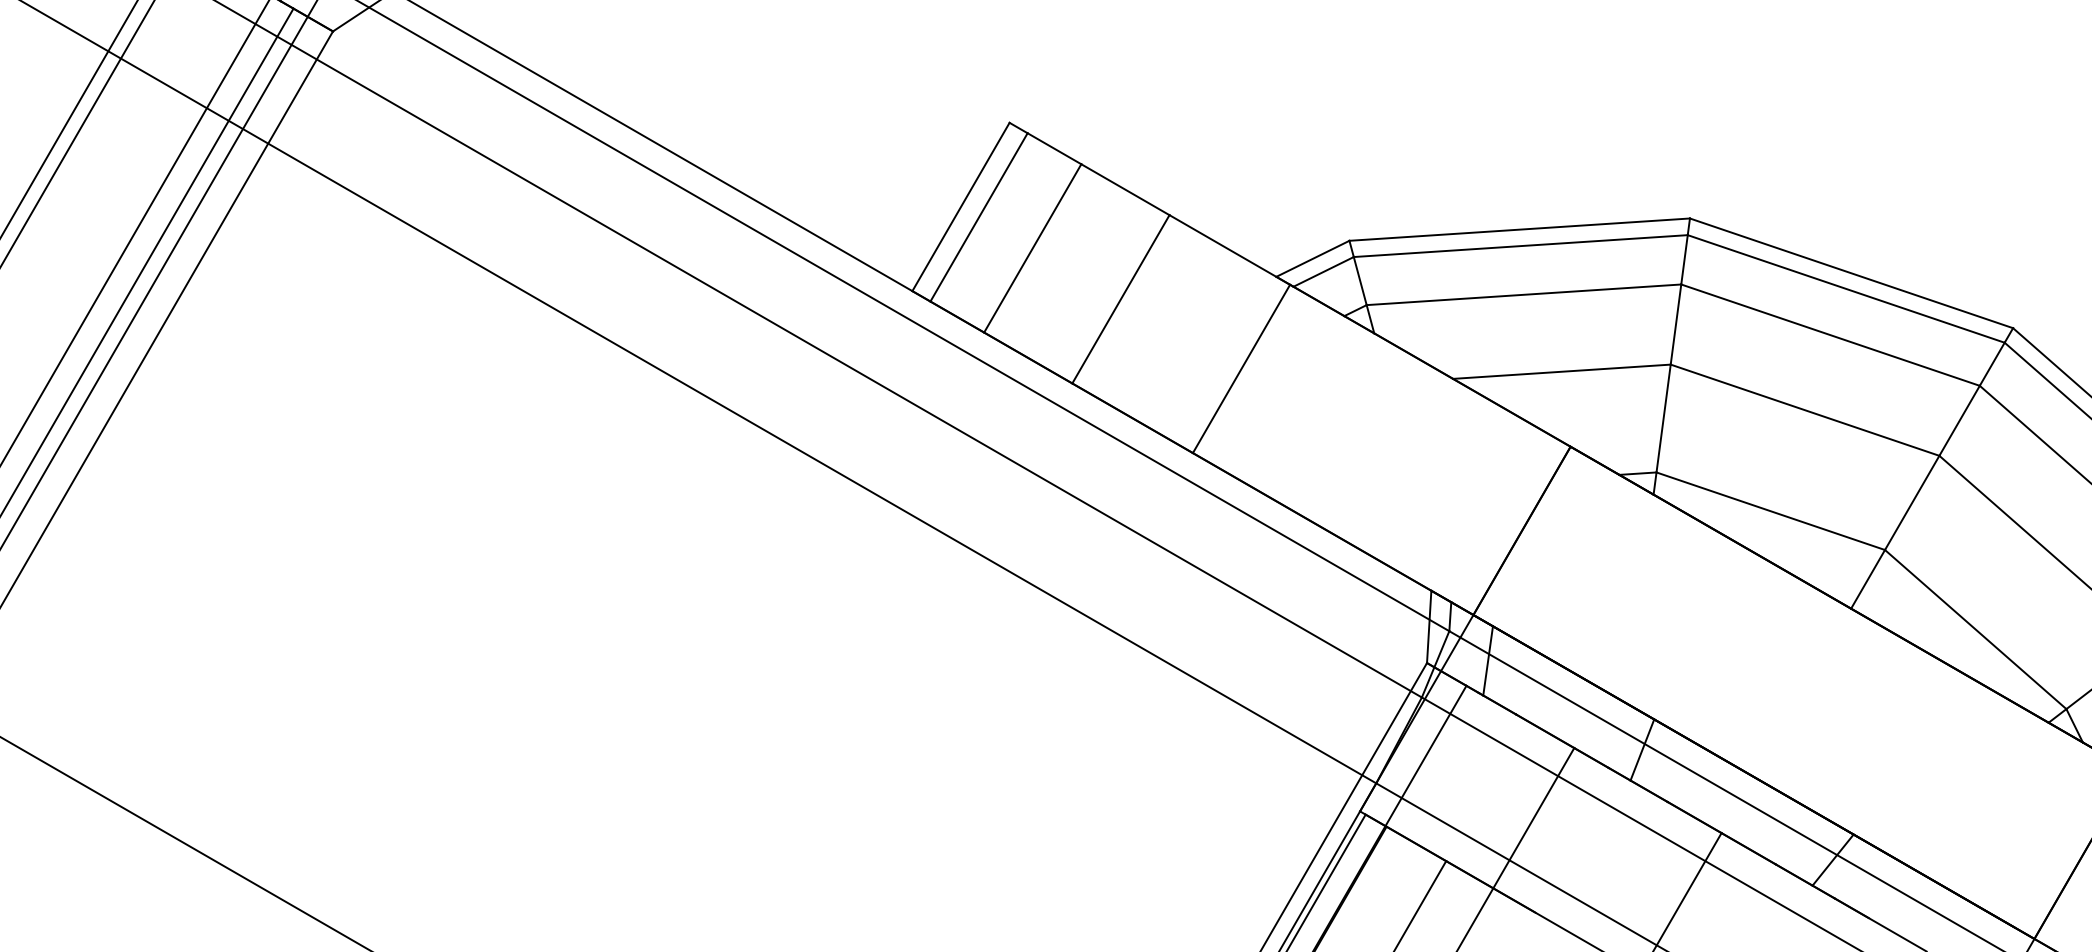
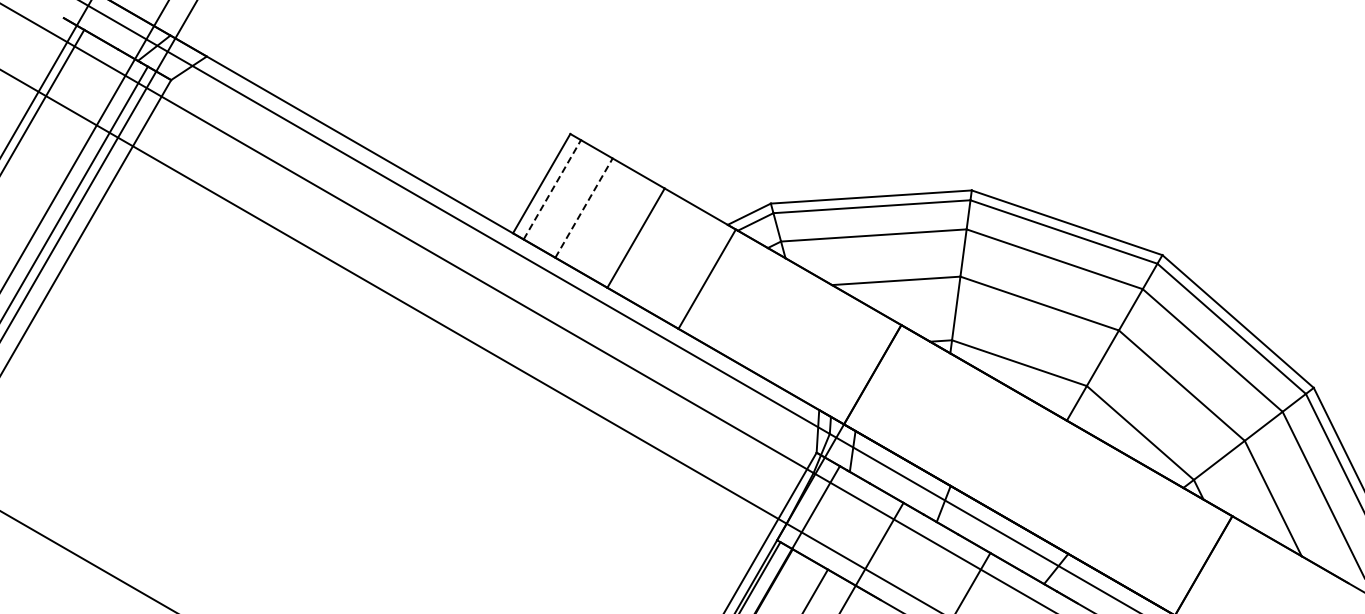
line: (979, 216) -> (552, 189), solid -> dashed
line: (1033, 247) -> (584, 207), solid -> dashed

